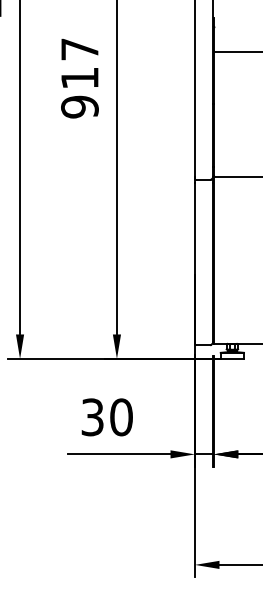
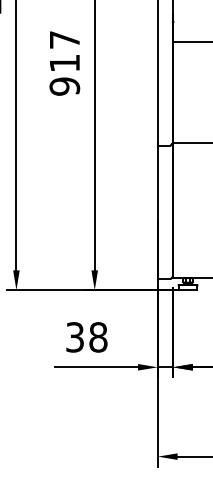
text: (121, 417) -> (98, 337), 30 -> 38

